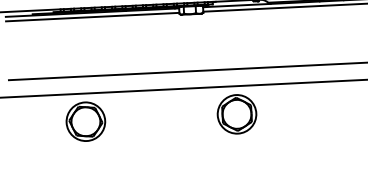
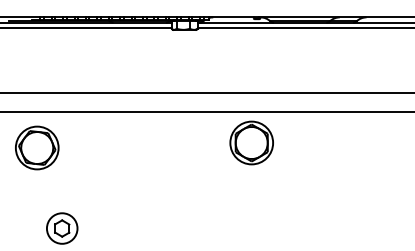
part: (236, 113) -> (251, 142), moved
part: (86, 121) -> (37, 147), moved

